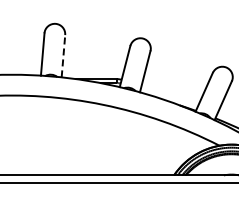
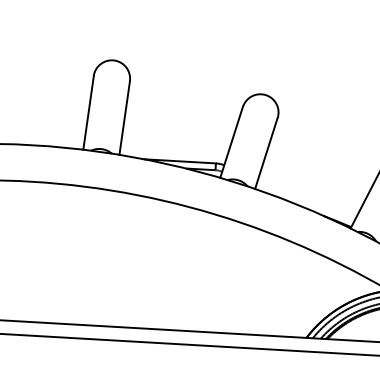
line: (63, 55) -> (124, 116), dashed -> solid

